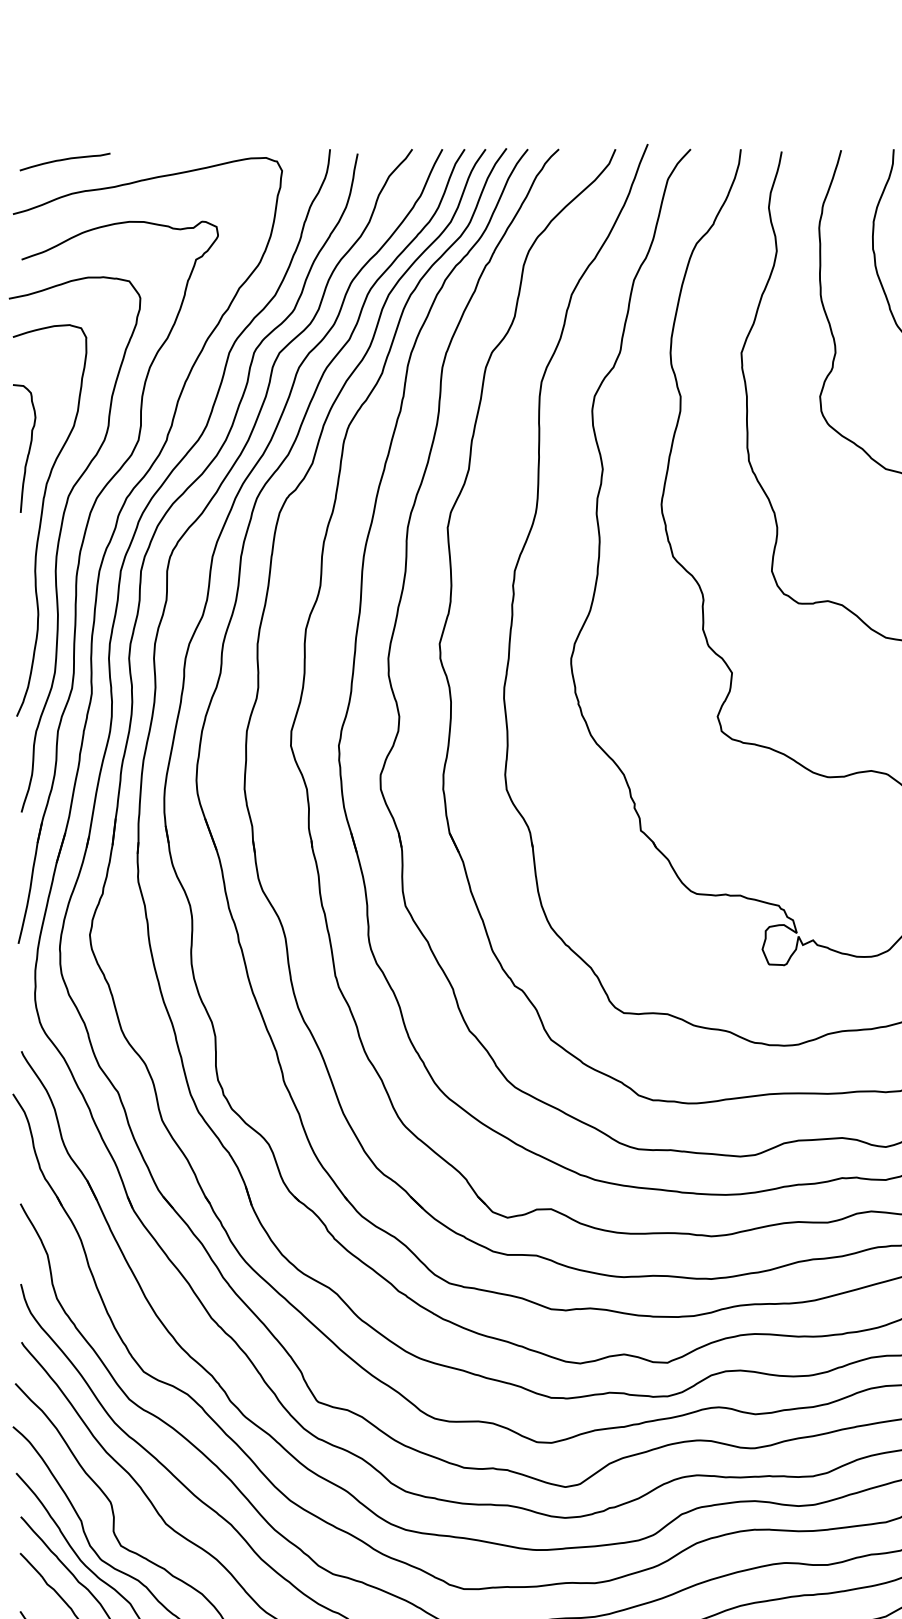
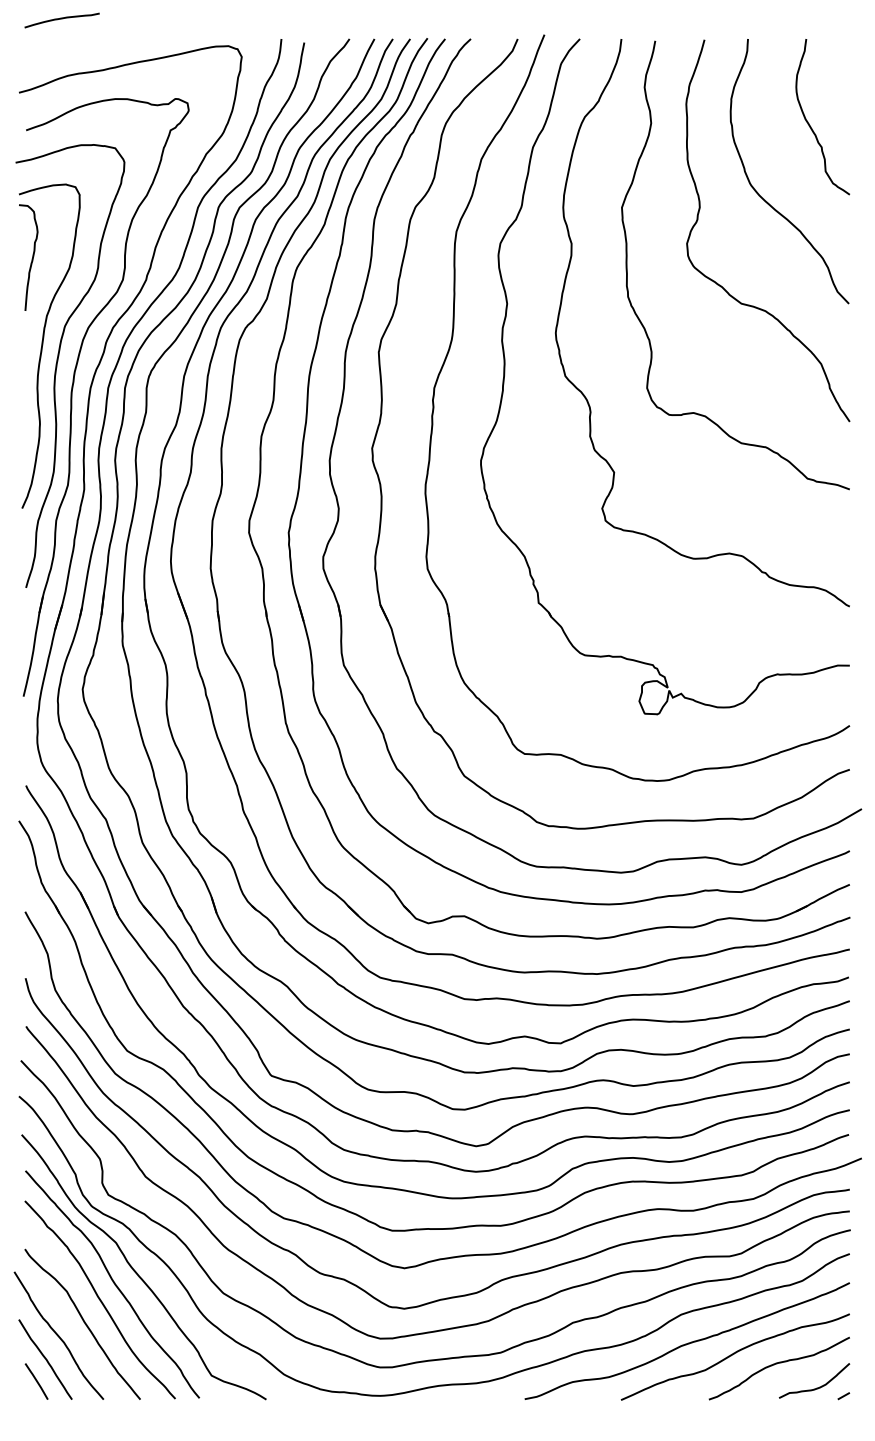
curve: (64, 160) -> (61, 19), moved
curve: (28, 449) -> (31, 258), moved

